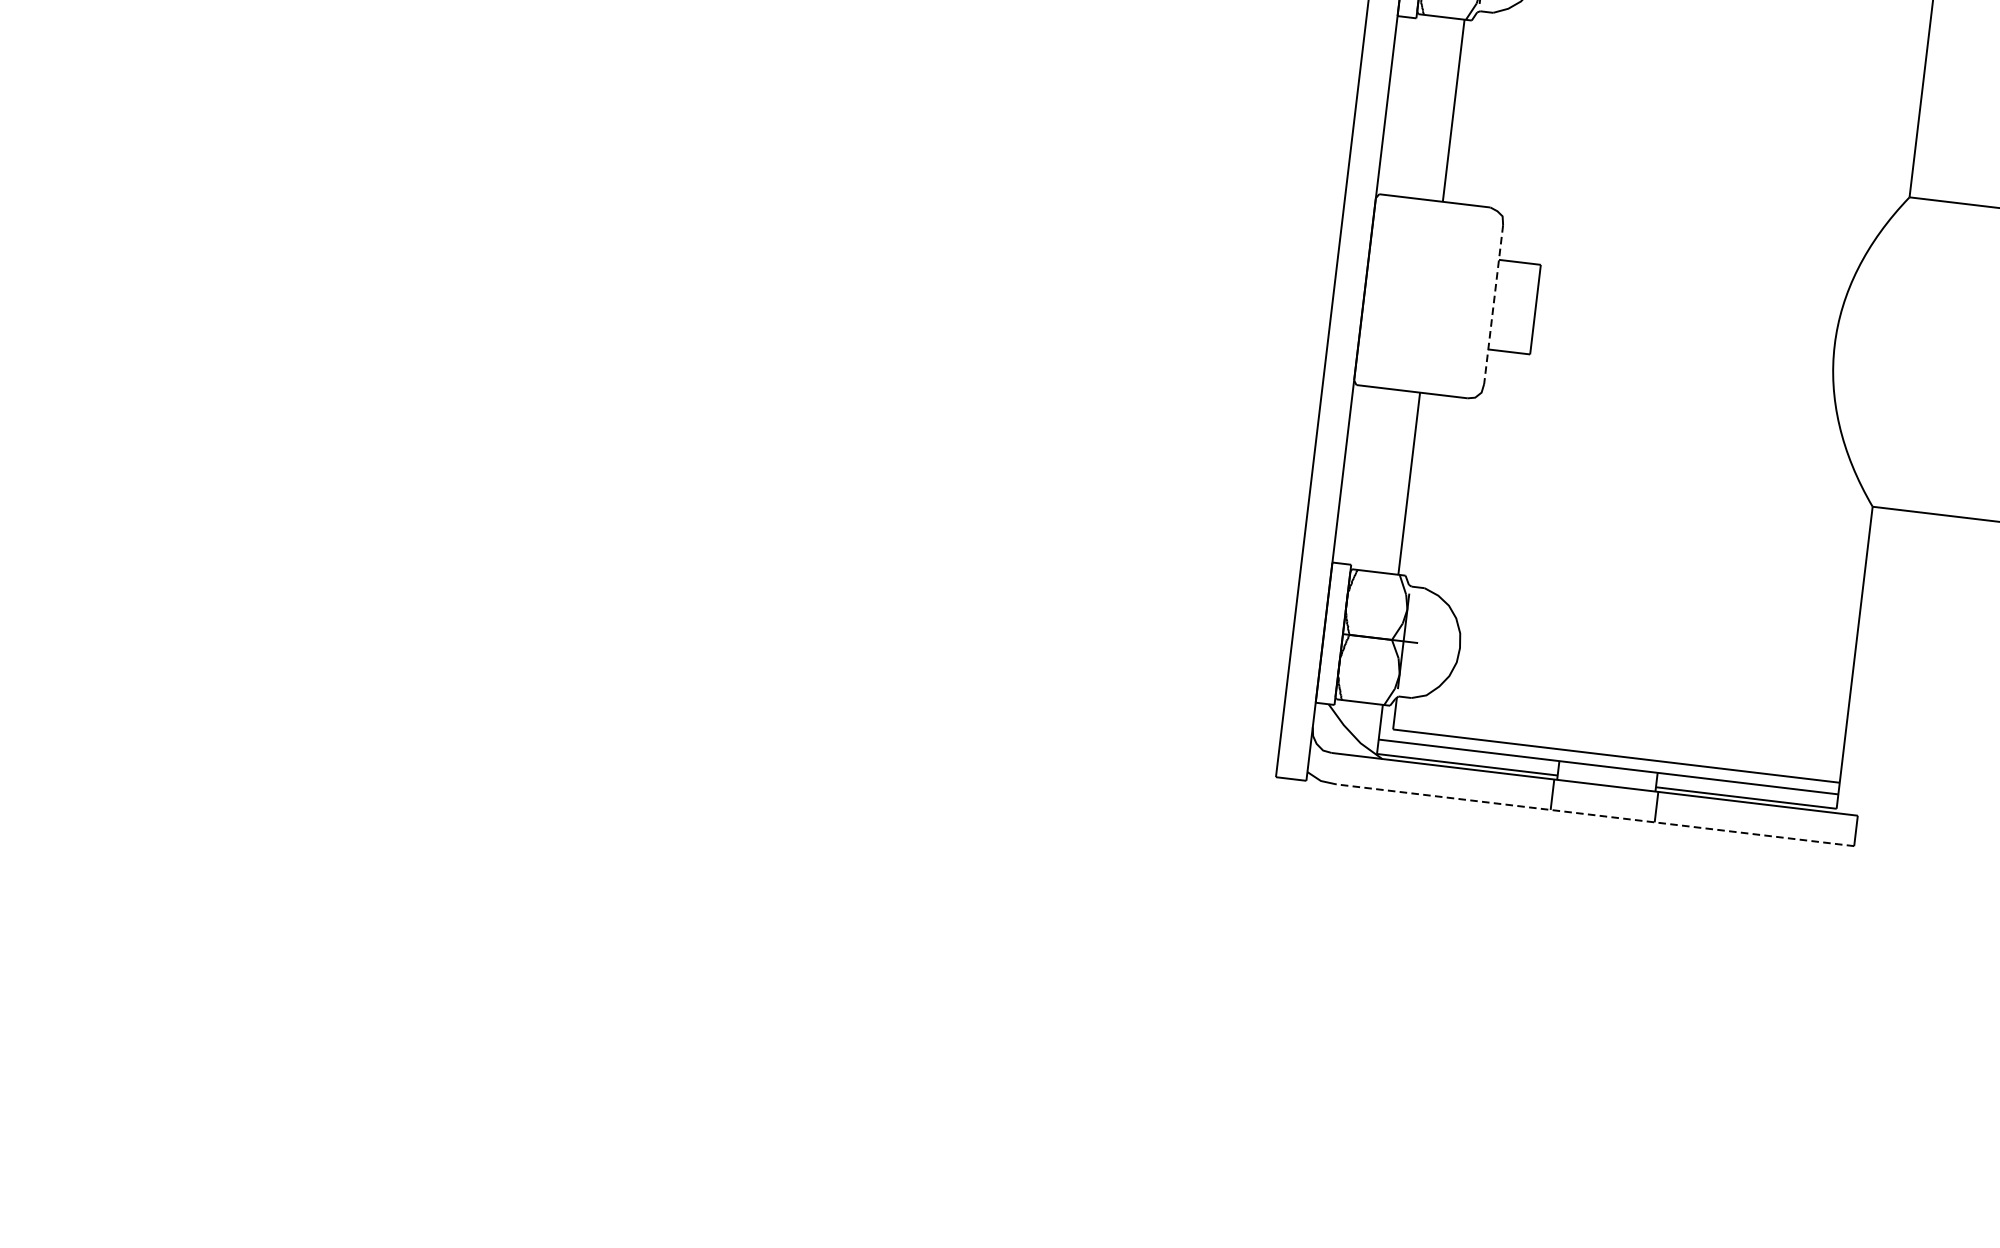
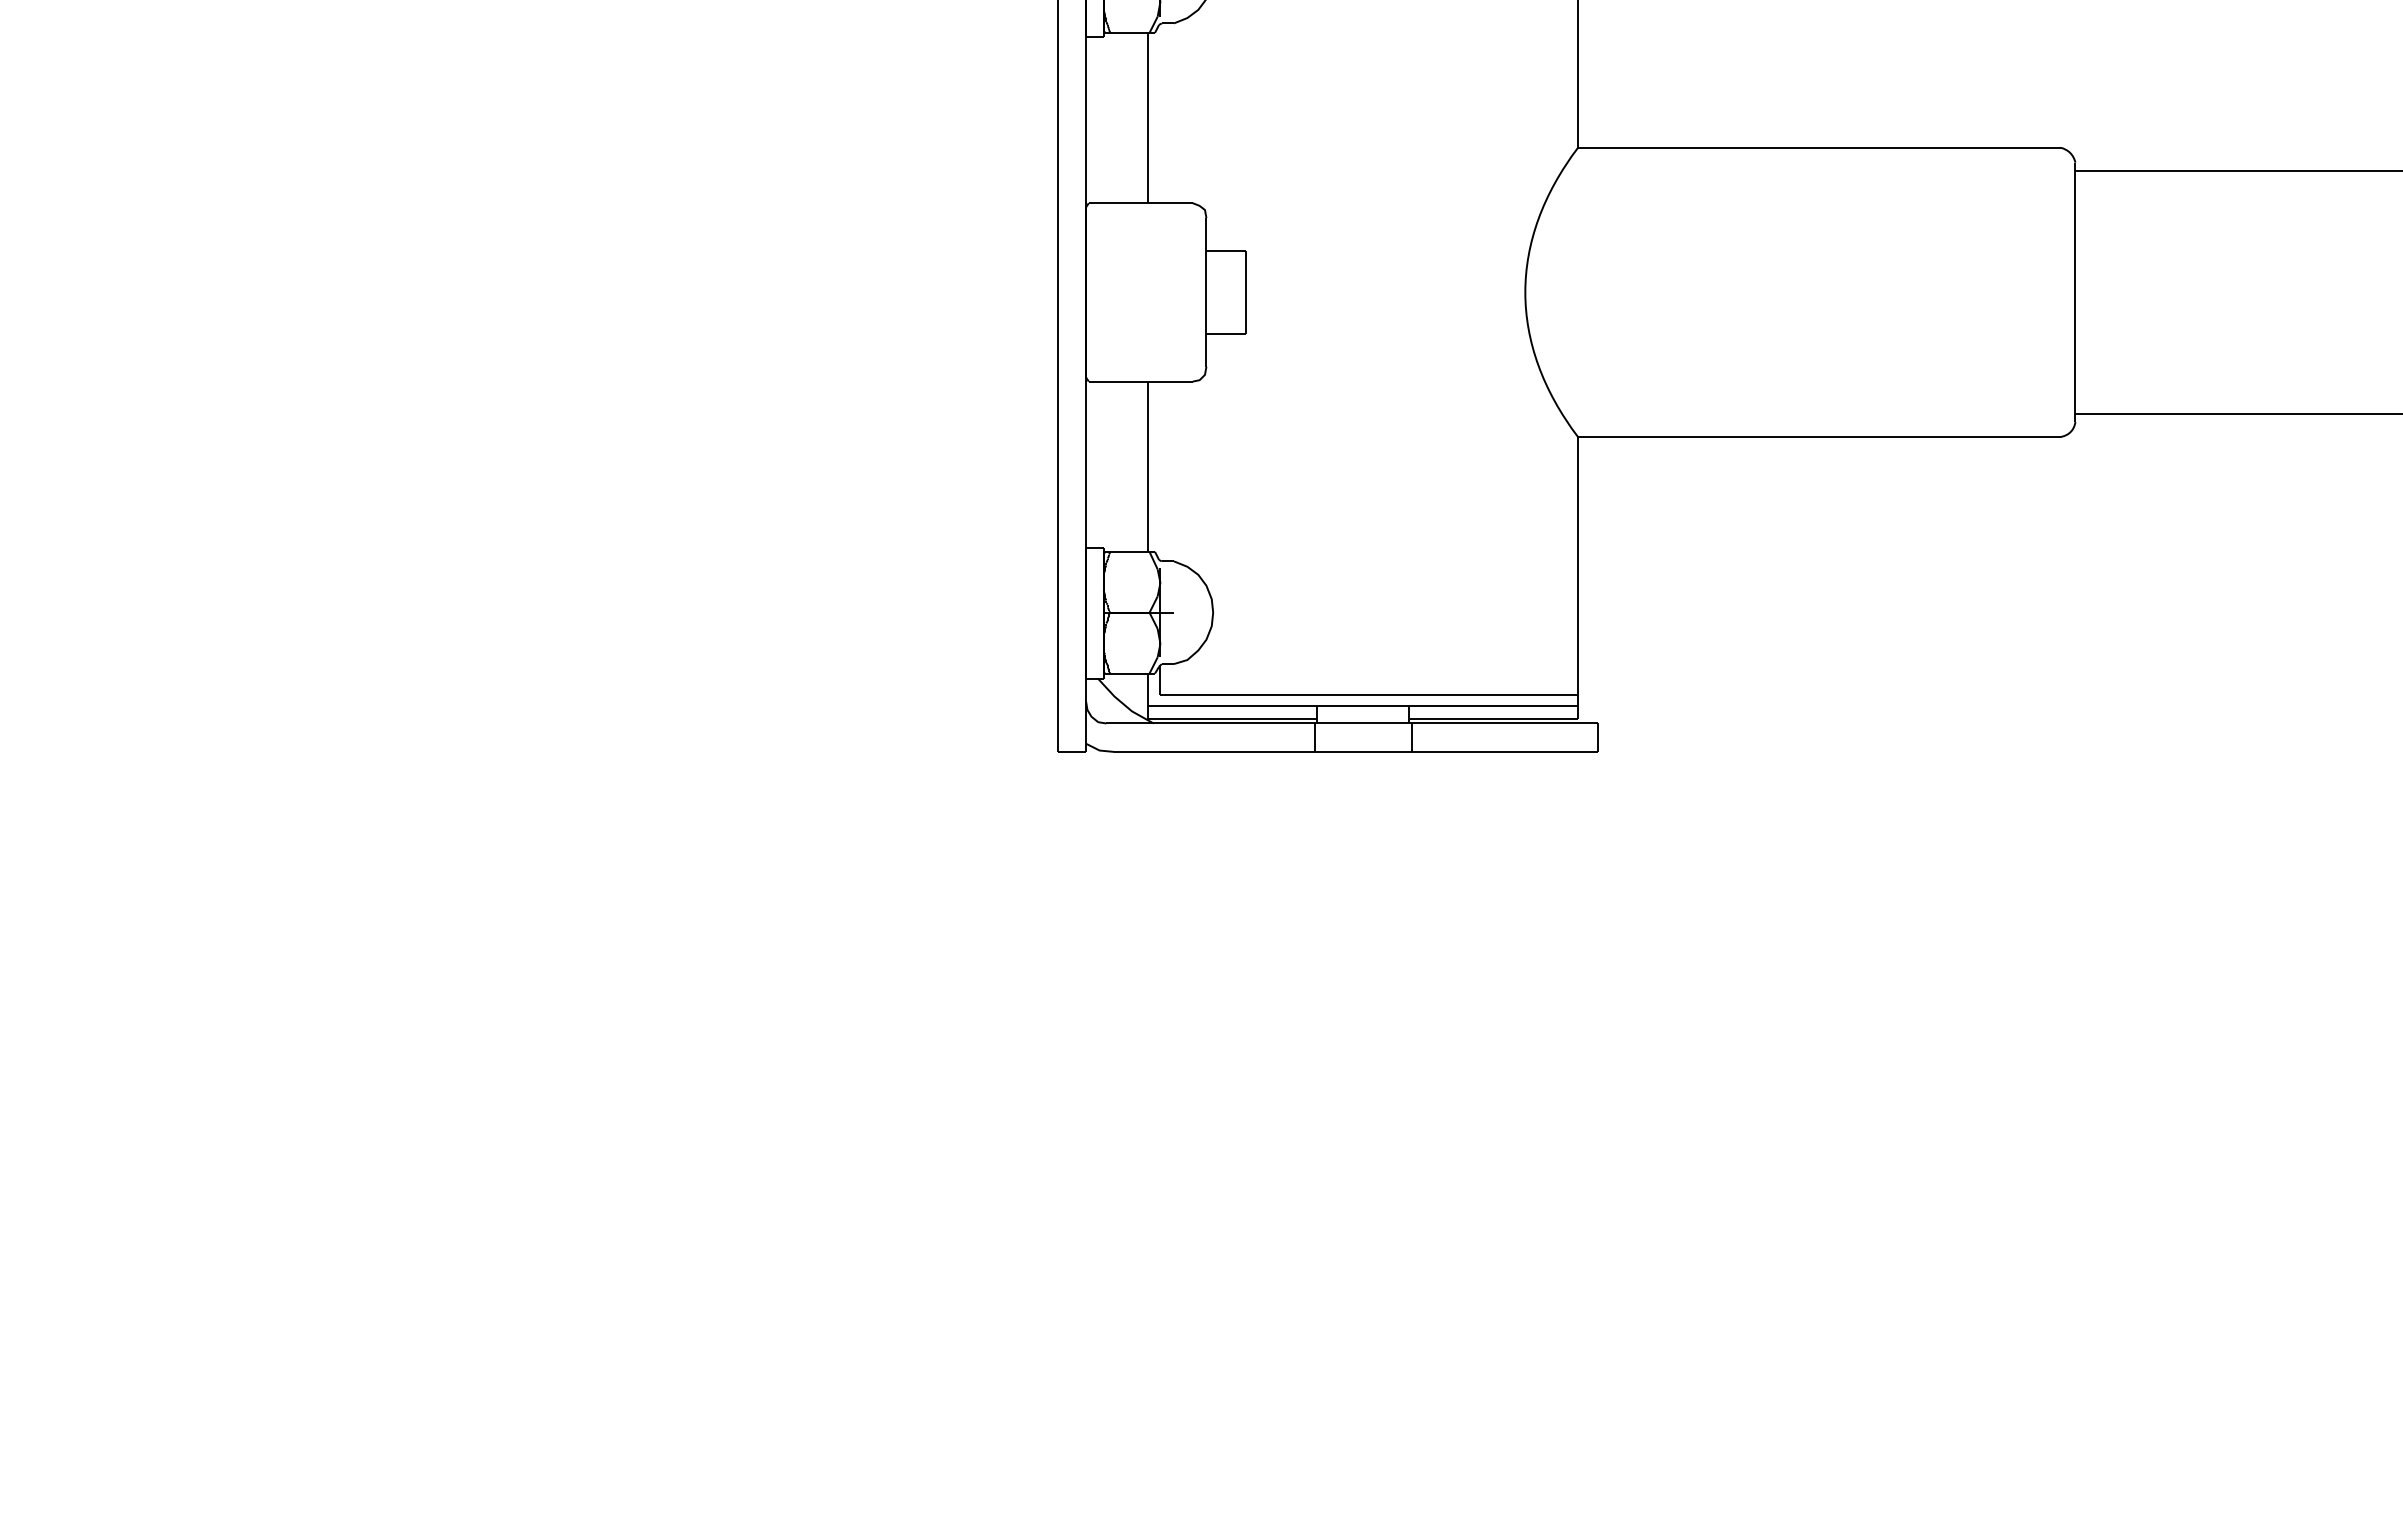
line: (1493, 304) -> (1206, 292), dashed -> solid
line: (1595, 814) -> (1356, 751), dashed -> solid

